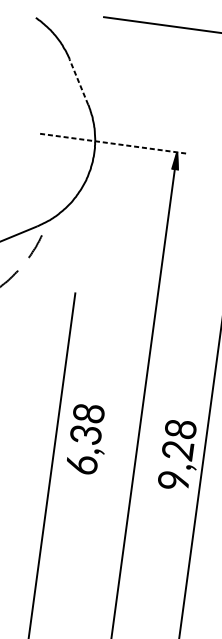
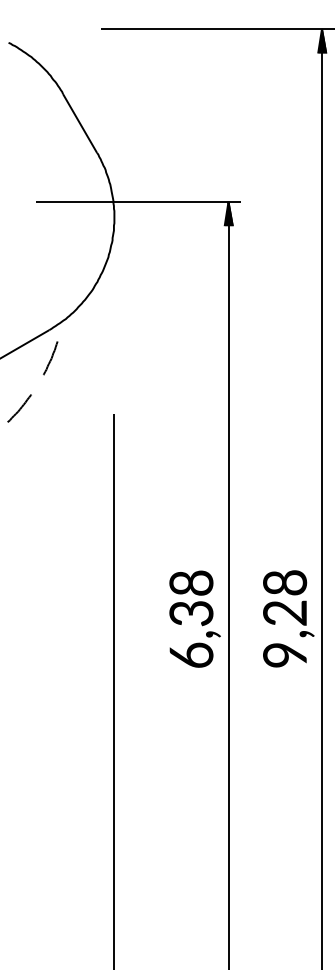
line: (79, 82) -> (80, 123), dashed -> solid
line: (113, 143) -> (138, 201), dashed -> solid
text: (87, 438) -> (194, 618), moved

